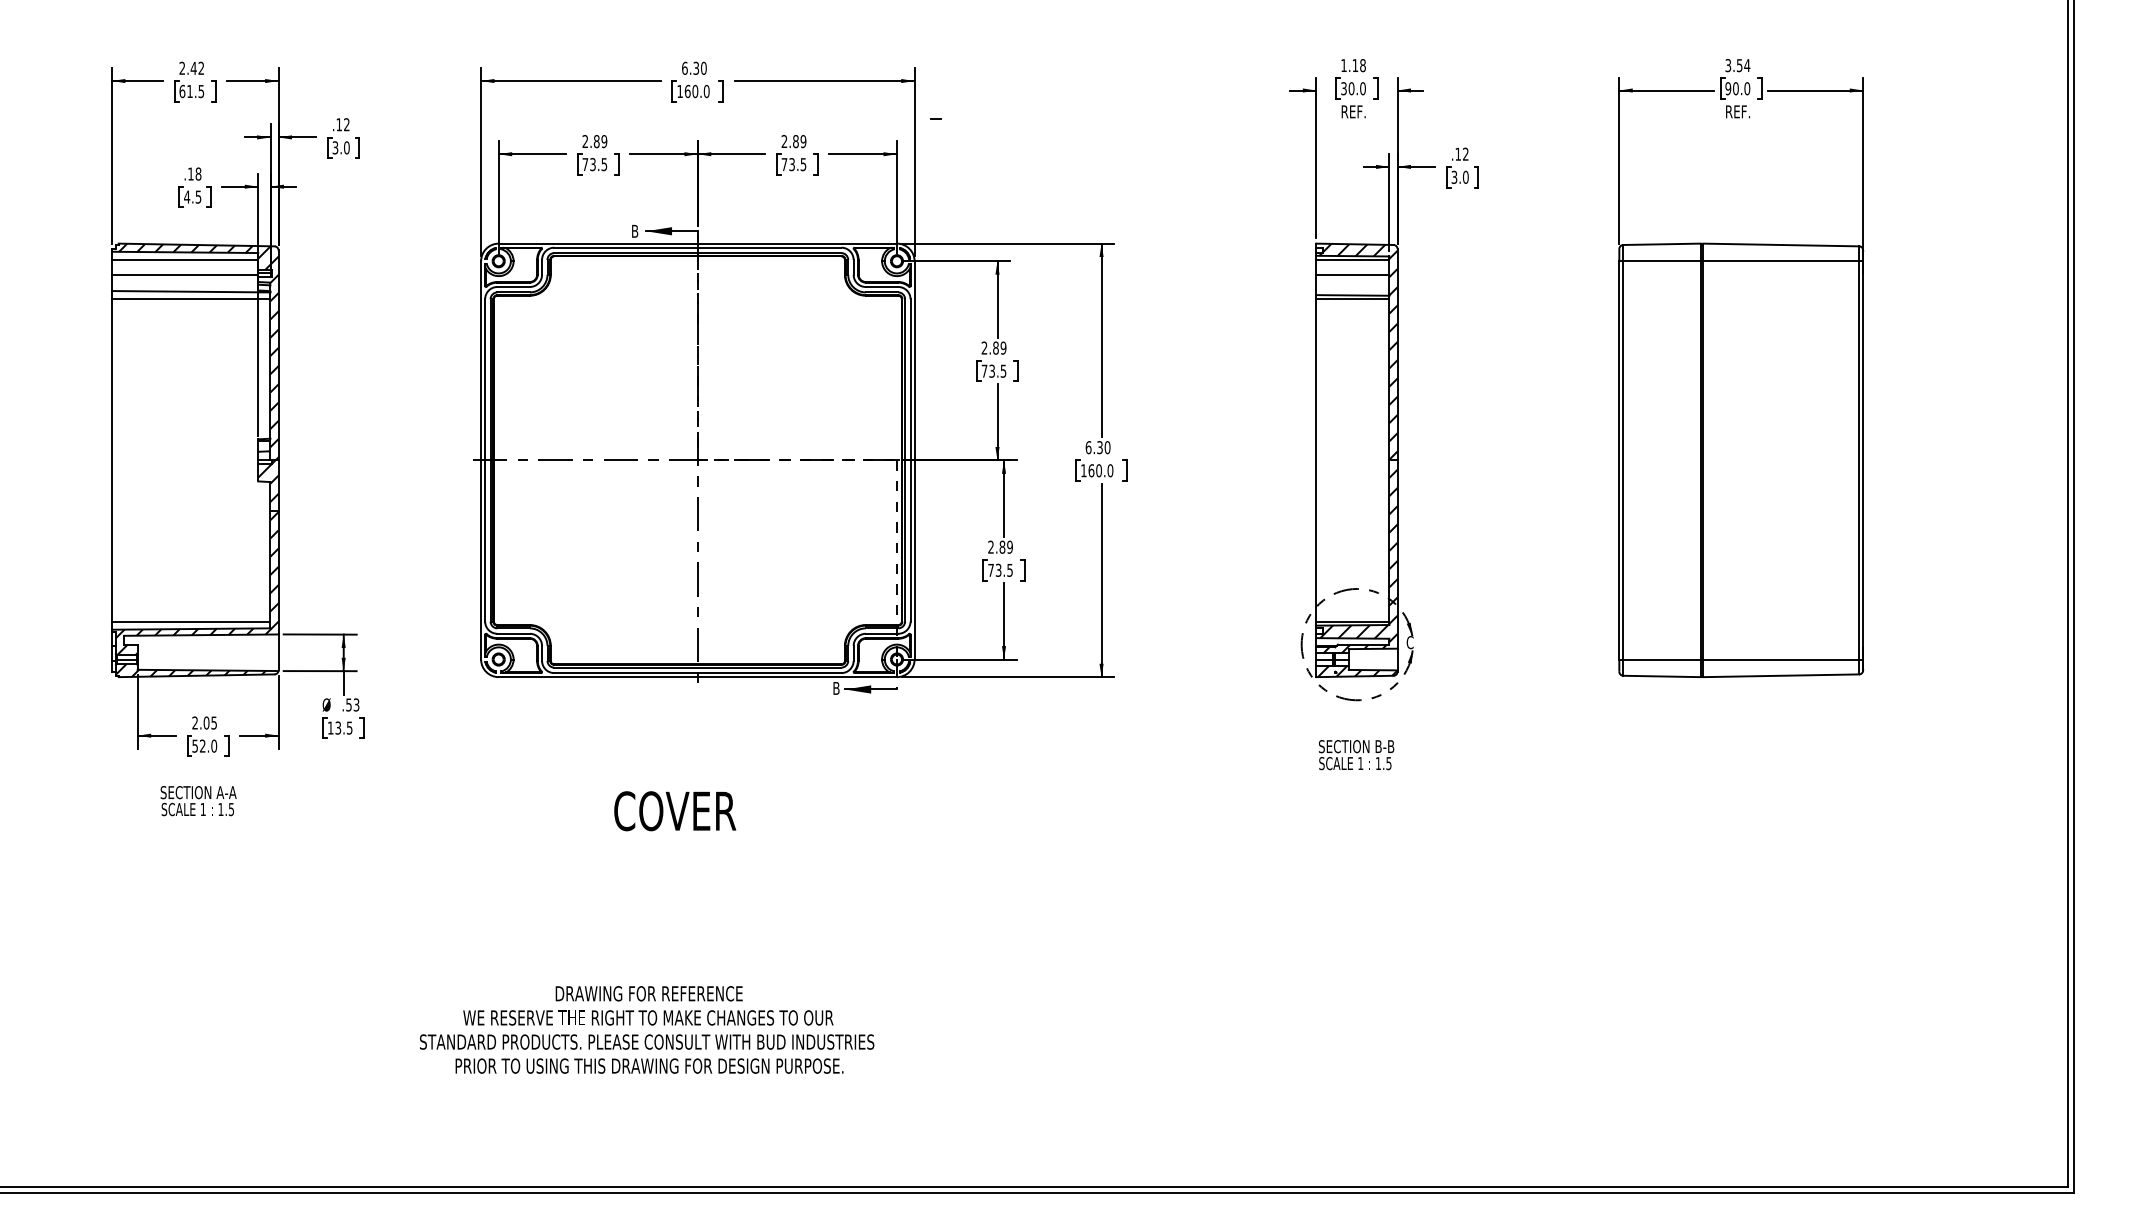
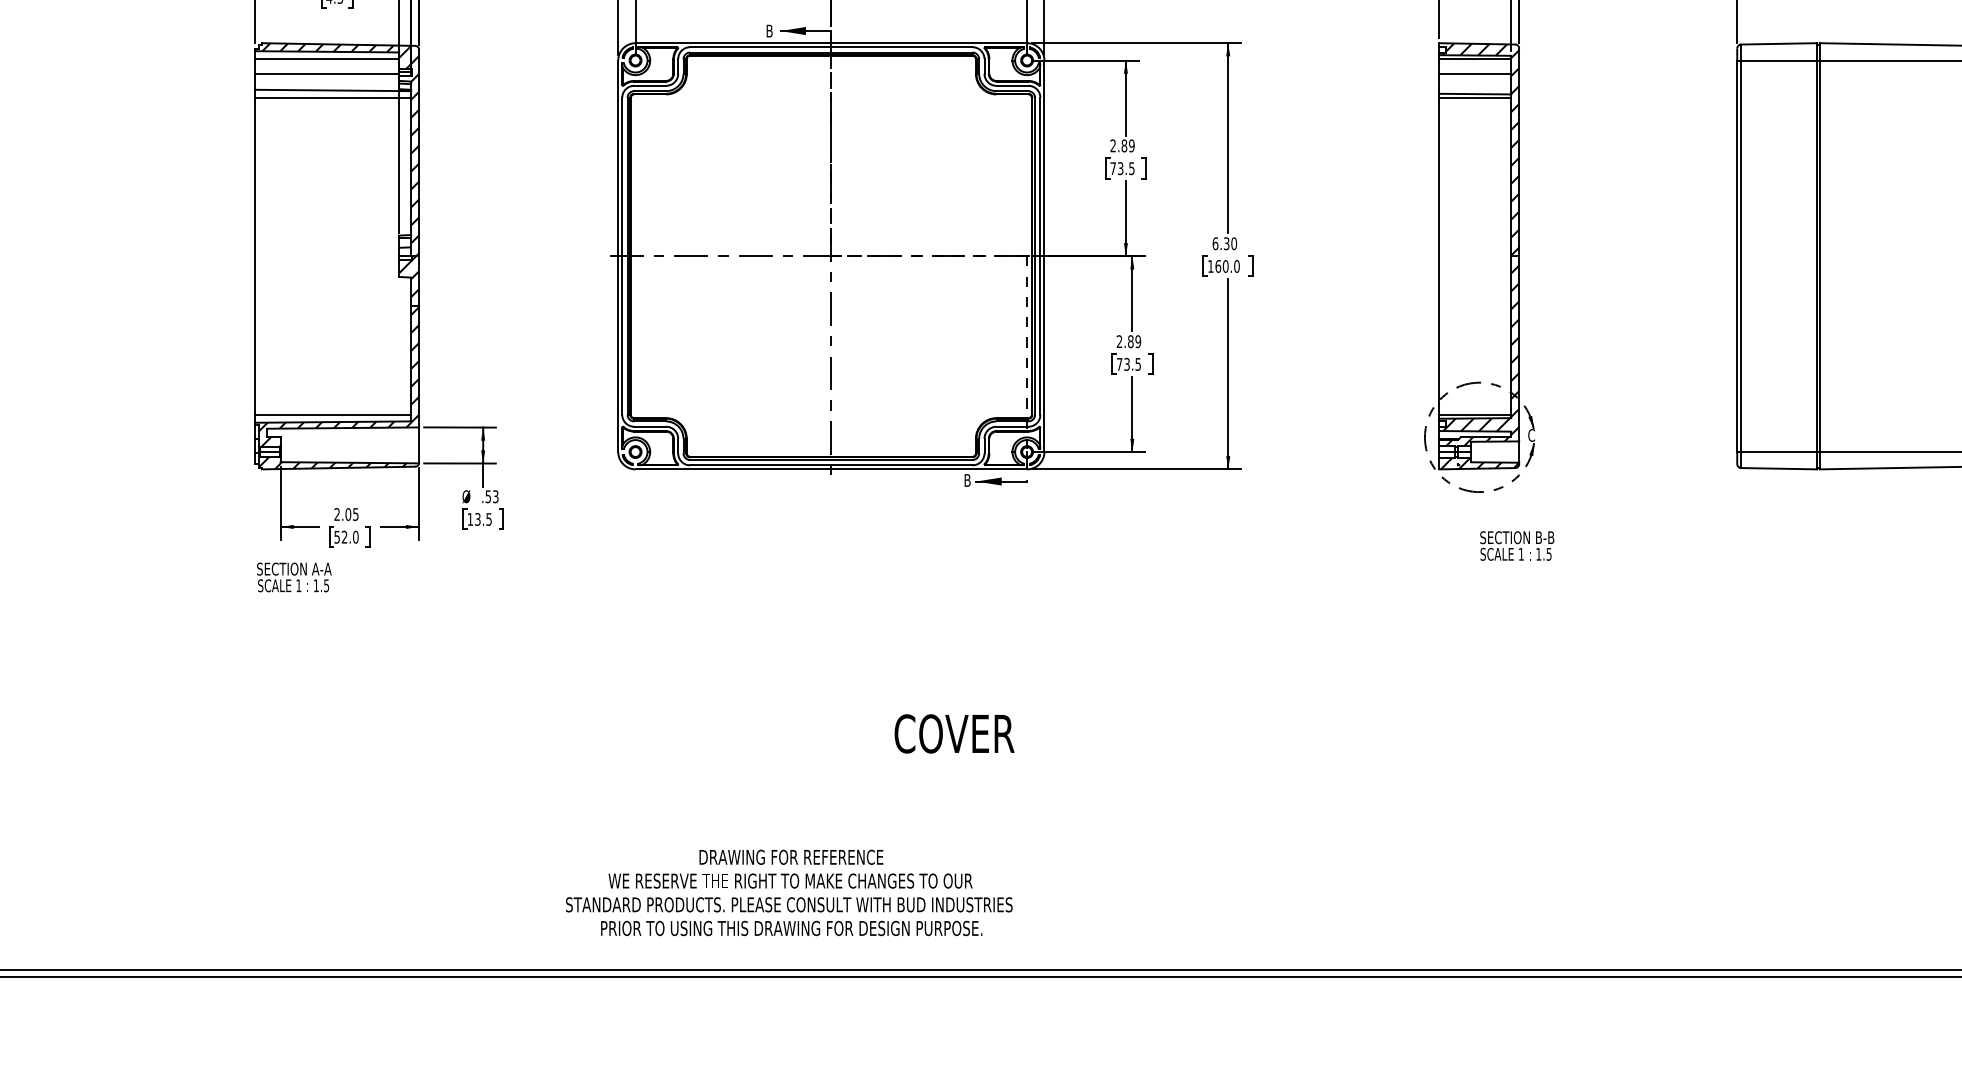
text: (1356, 755) -> (1517, 546), moved
text: (198, 801) -> (294, 577), moved
text: (675, 811) -> (954, 734), moved
text: (647, 1029) -> (789, 892), moved

